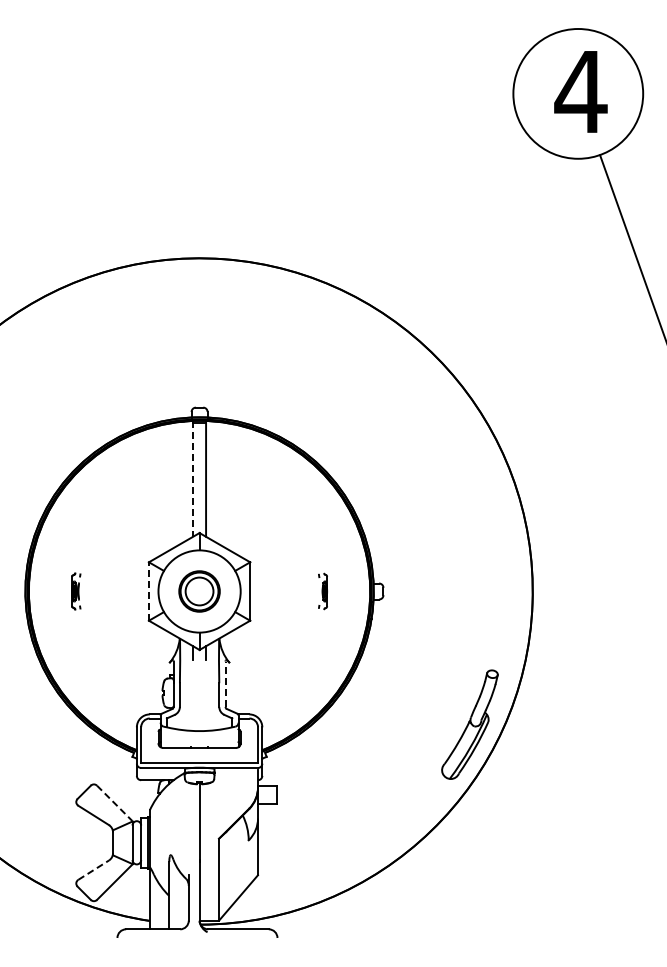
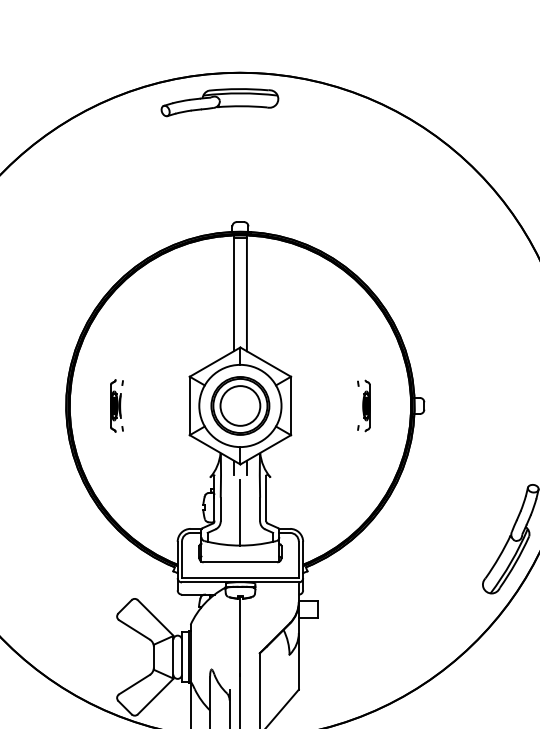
part: (178, 287) -> (219, 101), added
line: (193, 478) -> (234, 292), dashed -> solid
part: (76, 591) -> (117, 405), size x1.43
line: (148, 591) -> (189, 405), dashed -> solid
part: (199, 591) -> (240, 405), size x1.43
part: (322, 591) -> (363, 405), size x1.43
line: (225, 684) -> (266, 498), dashed -> solid
line: (199, 698) -> (240, 512), added
line: (114, 803) -> (155, 617), dashed -> solid
line: (94, 869) -> (135, 683), dashed -> solid

